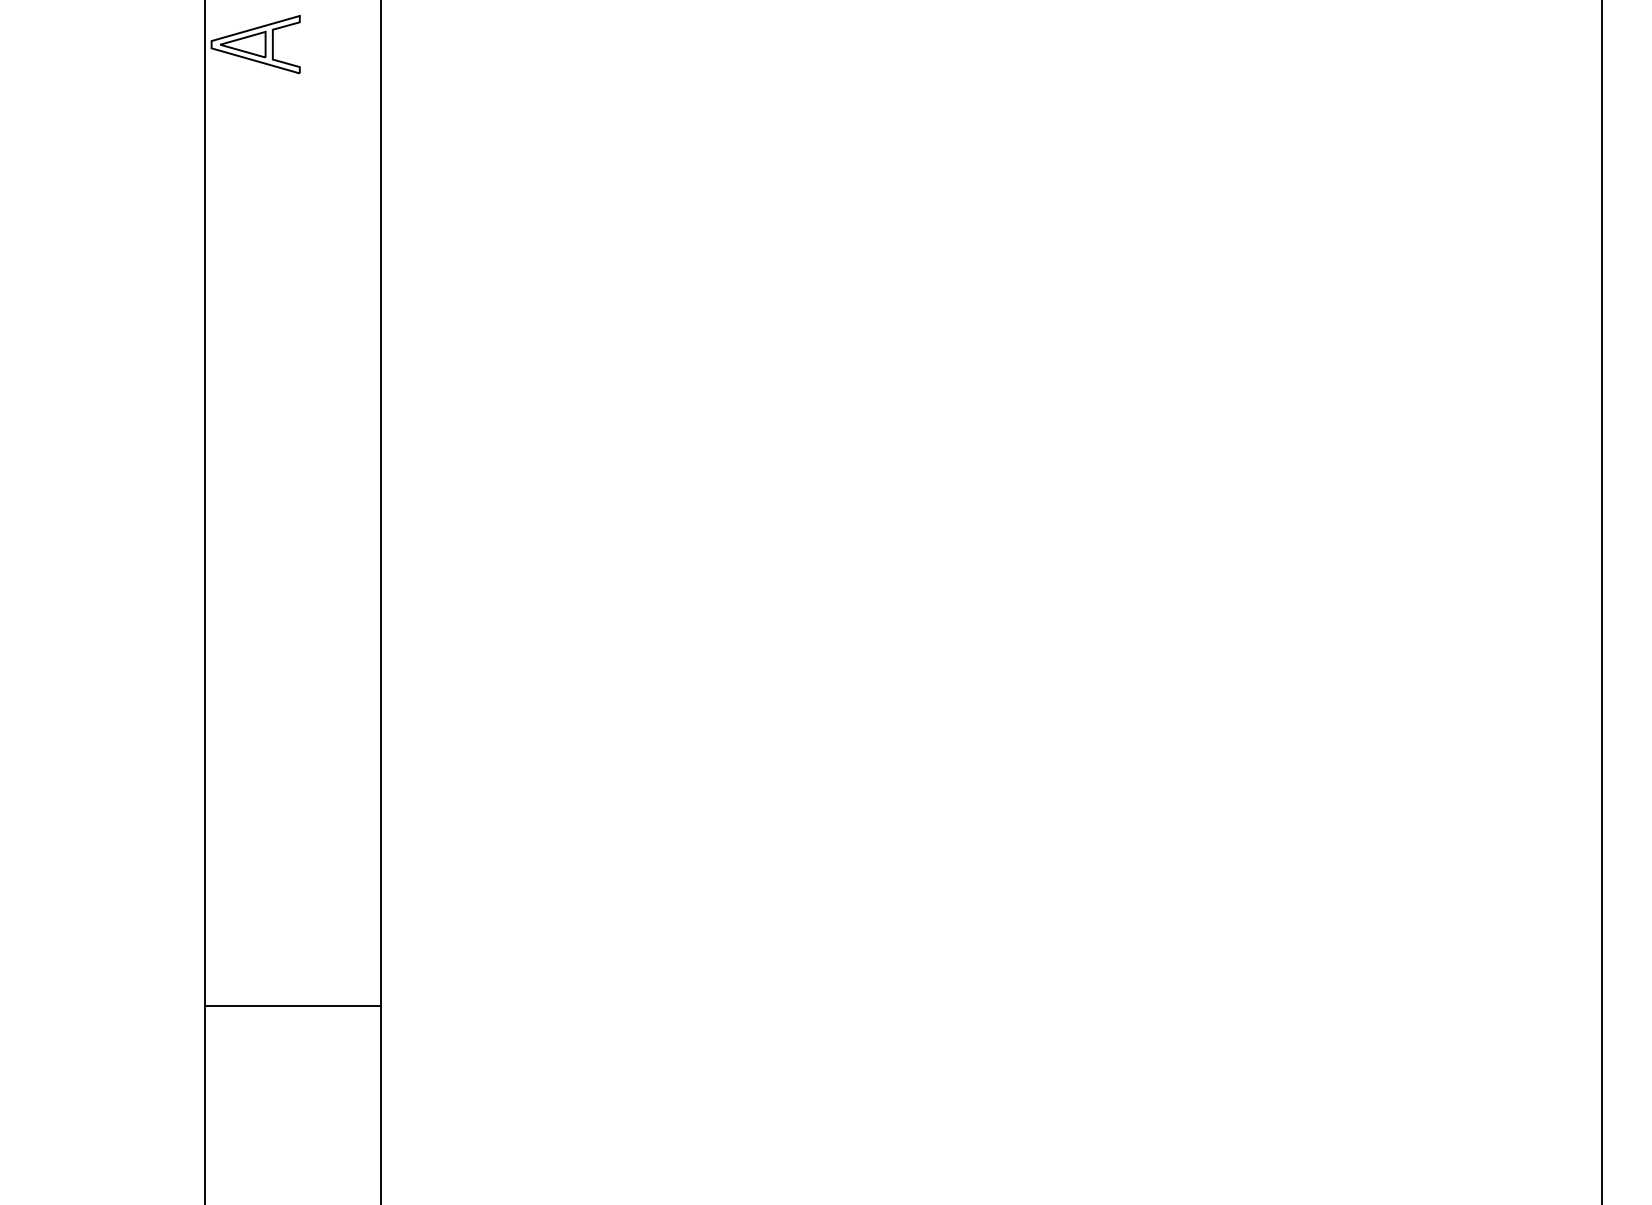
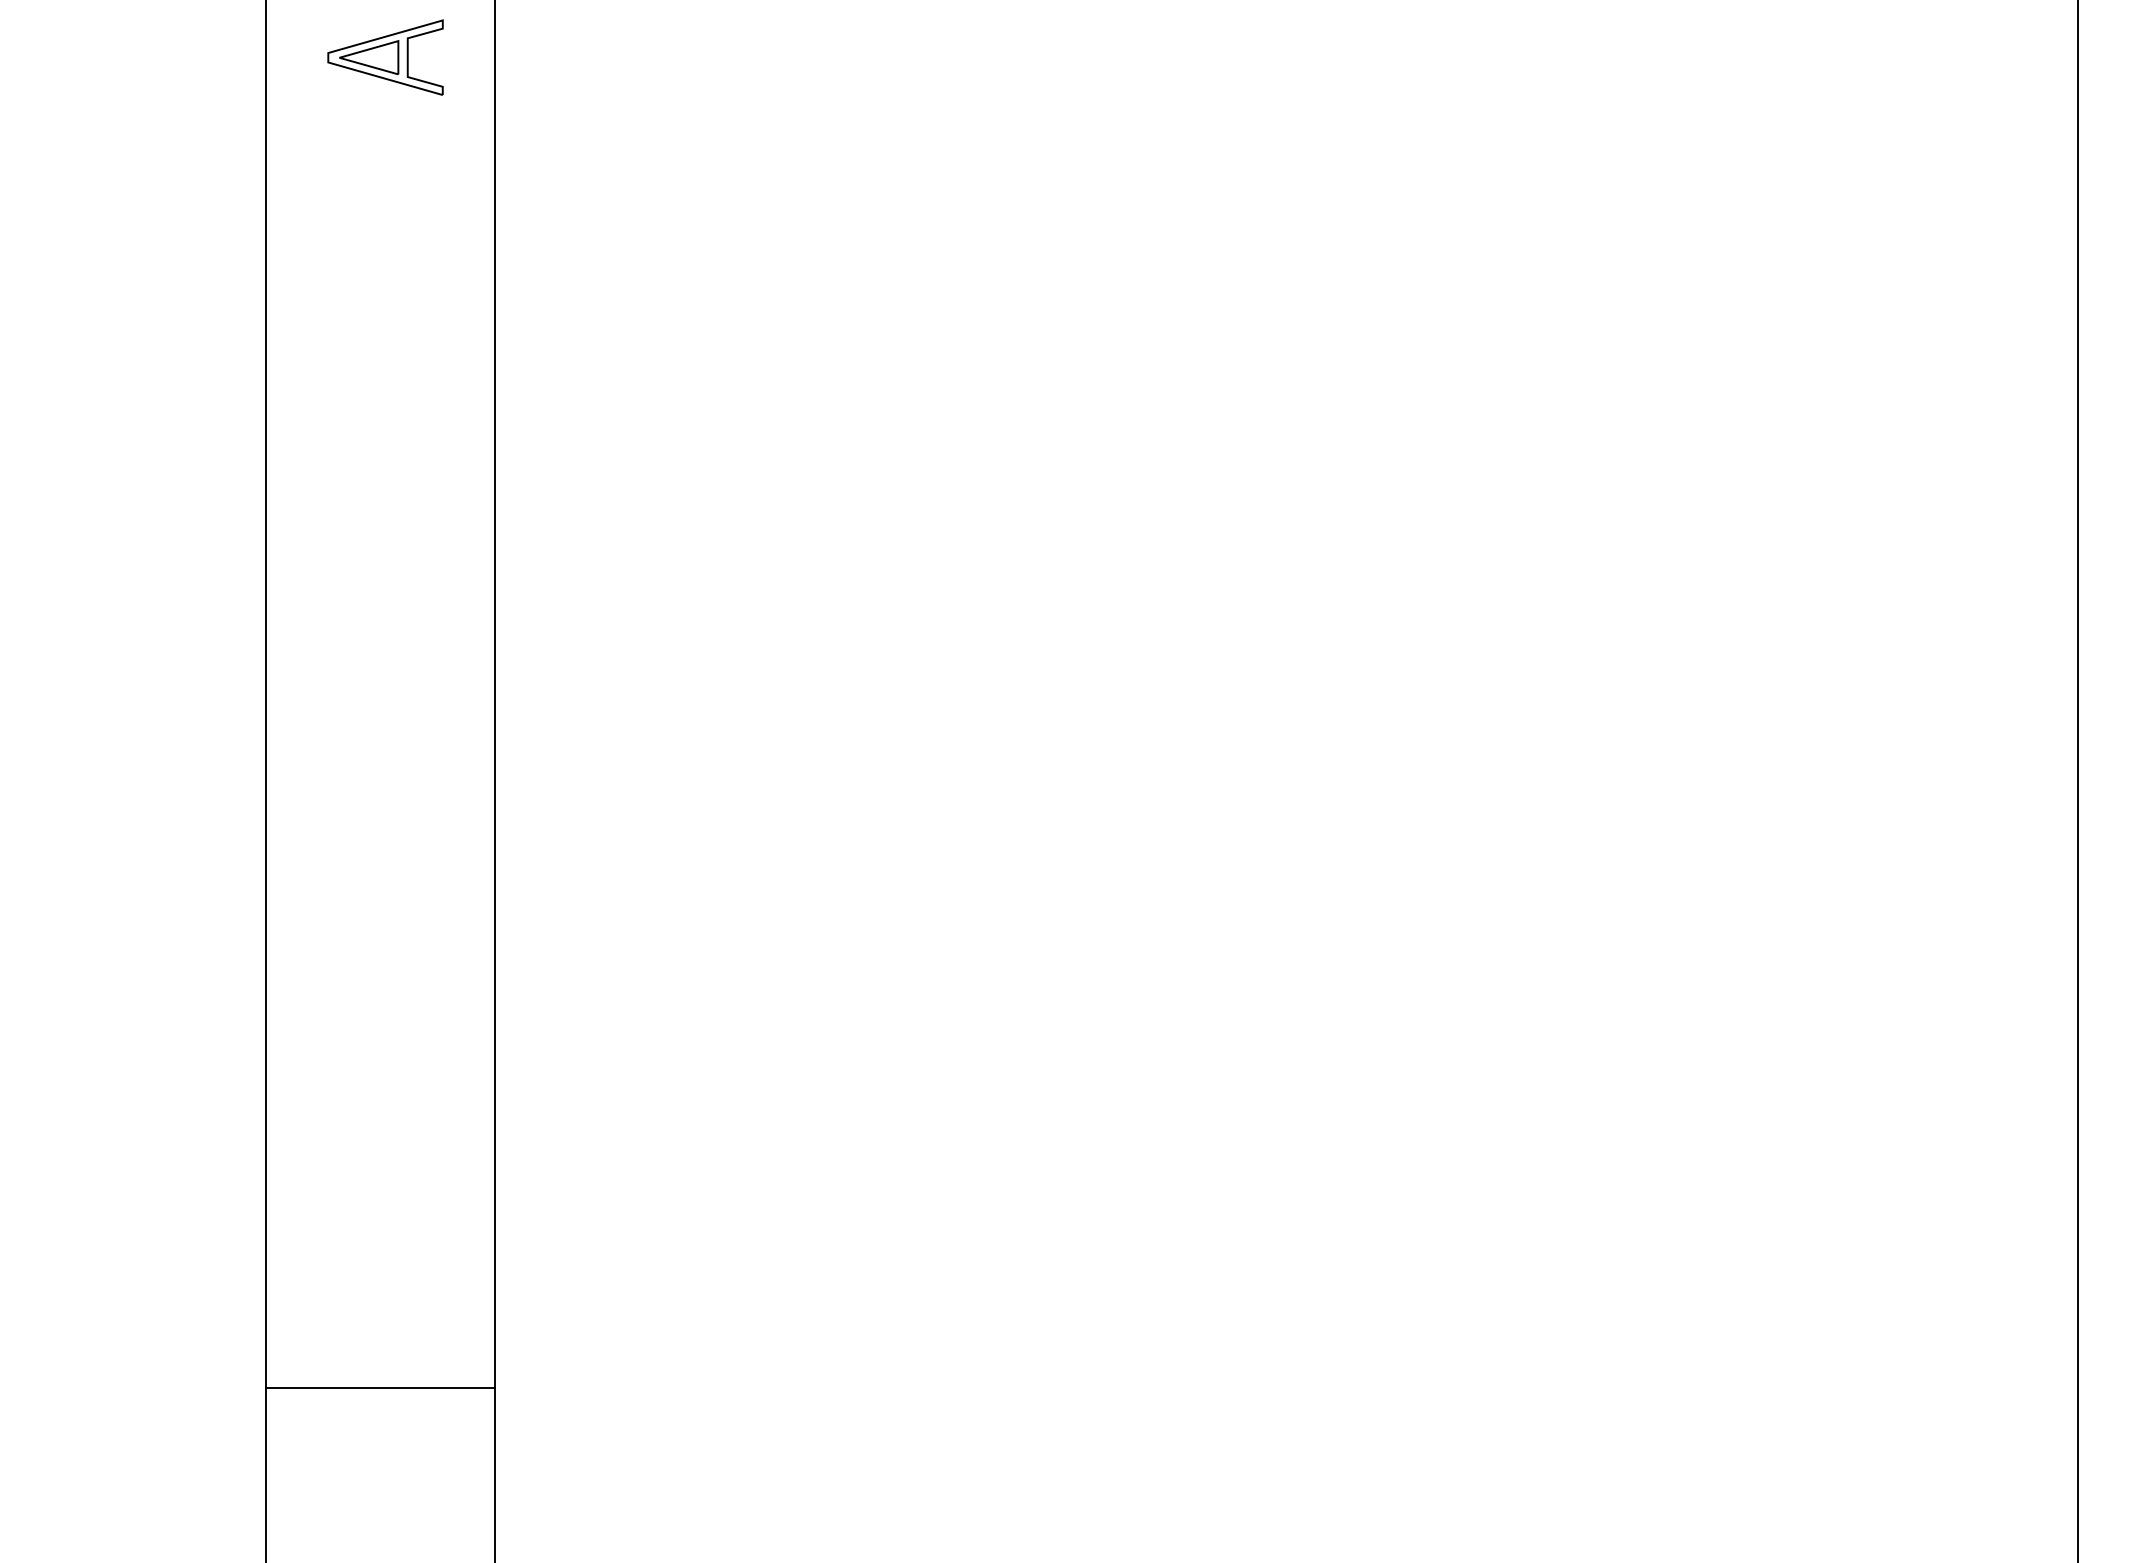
part: (255, 44) -> (385, 57), moved
line: (292, 1006) -> (379, 1388), moved

